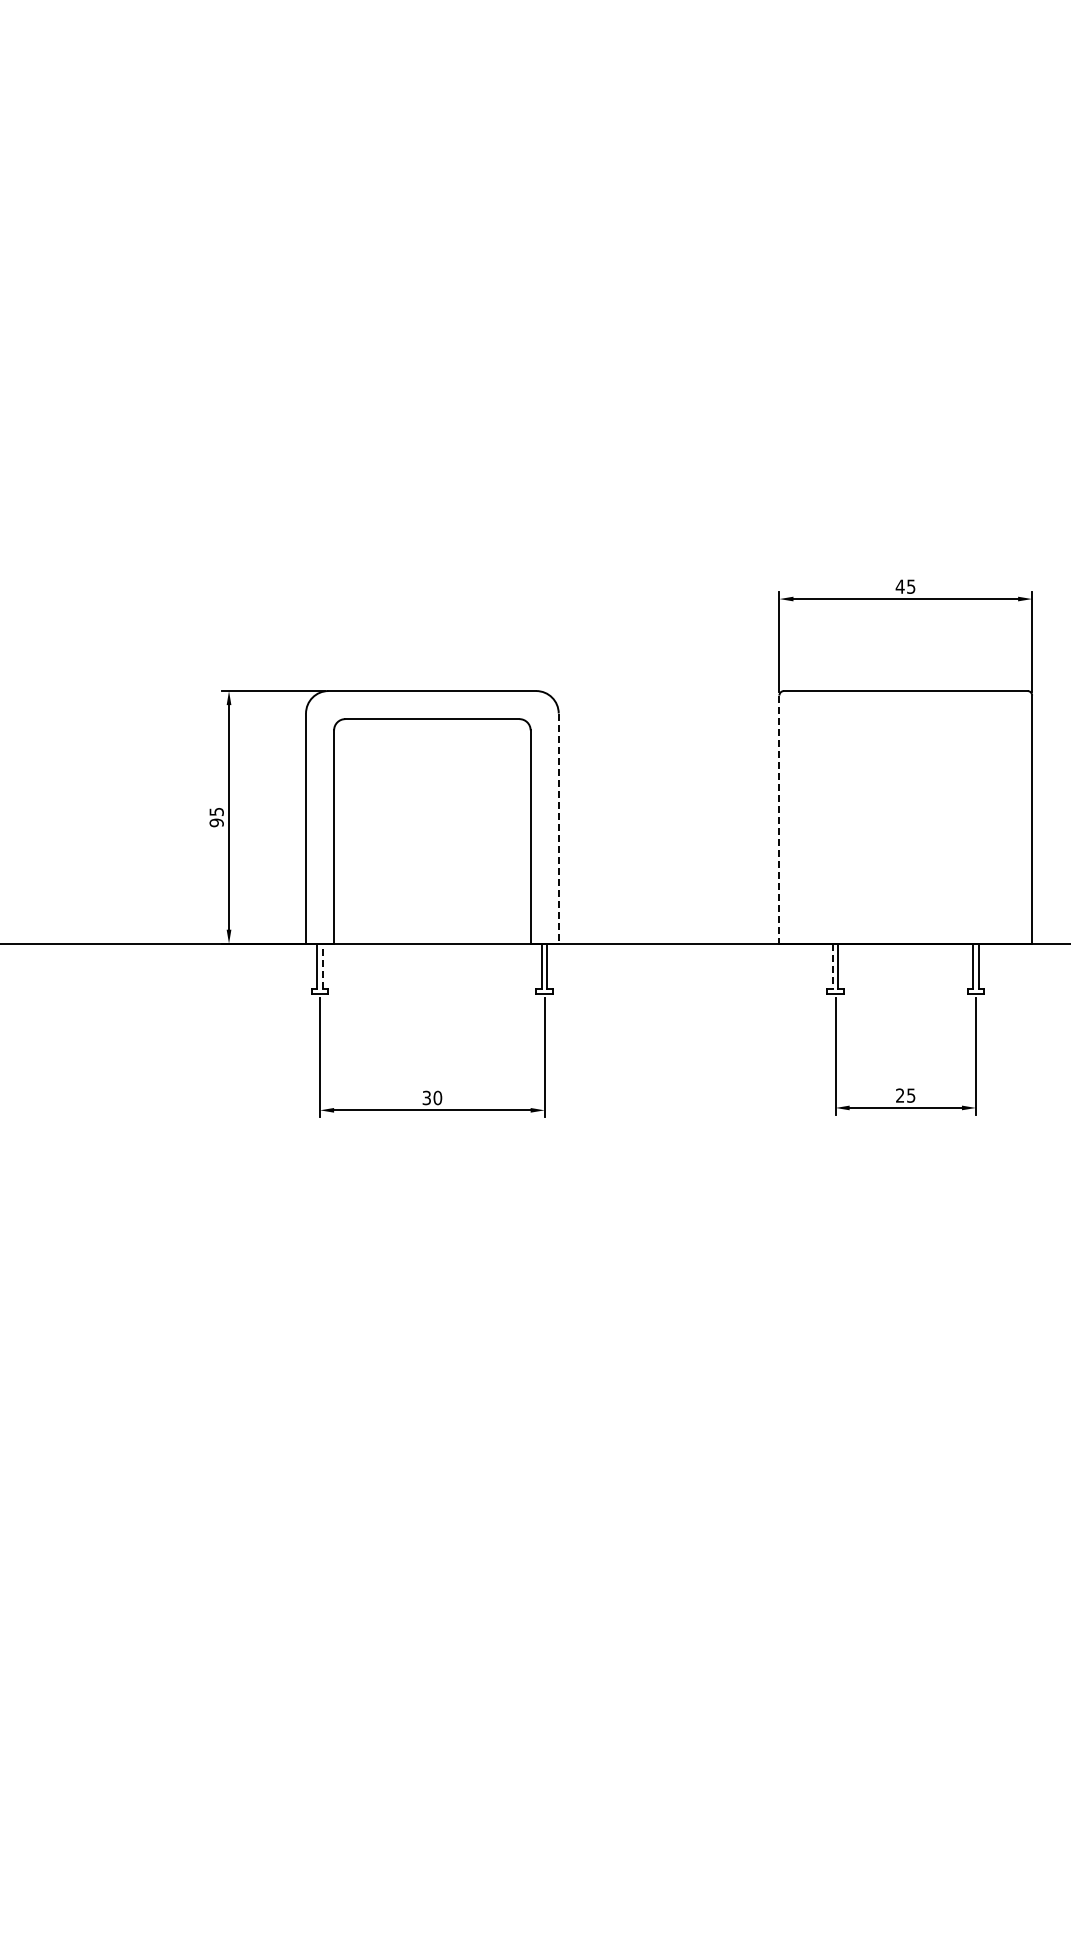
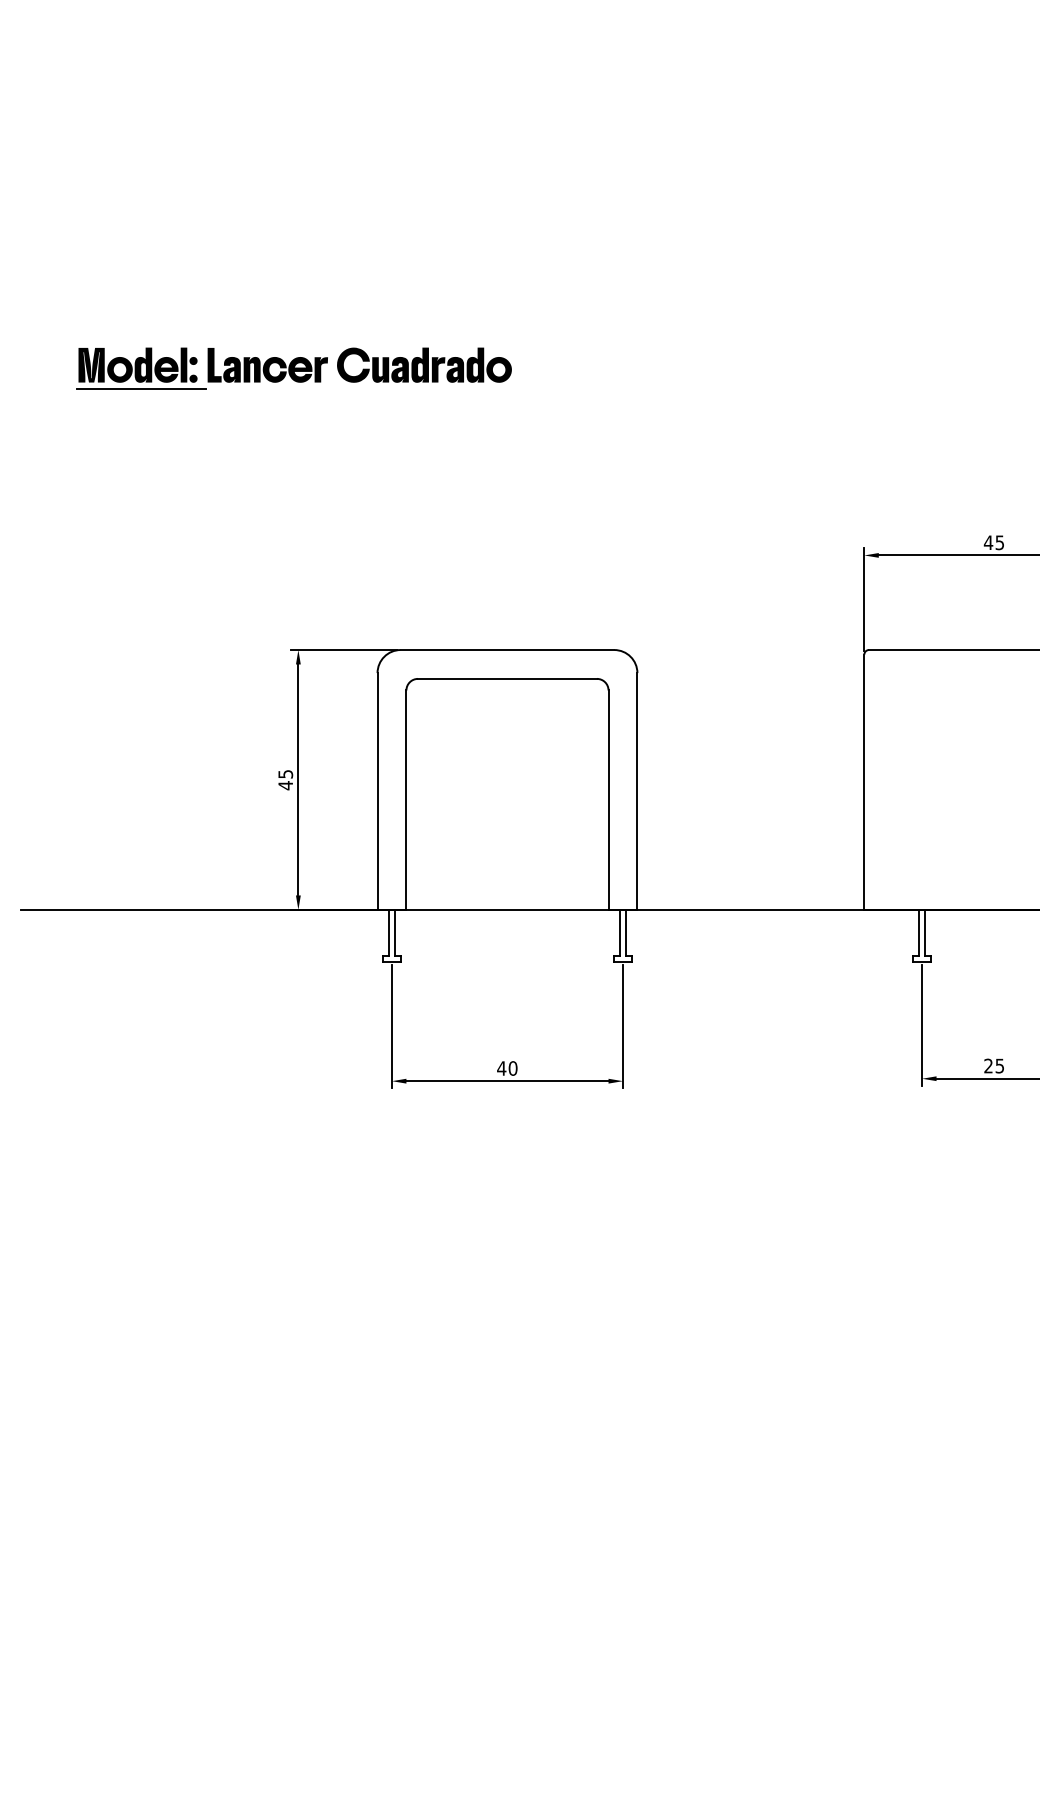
part: (224, 417) -> (293, 368), added
line: (779, 820) -> (864, 783), dashed -> solid
text: (216, 822) -> (285, 785), 95 -> 45
line: (558, 829) -> (637, 792), dashed -> solid
line: (322, 965) -> (394, 932), dashed -> solid
line: (832, 966) -> (918, 933), dashed -> solid
text: (426, 1097) -> (501, 1067), 30 -> 40

